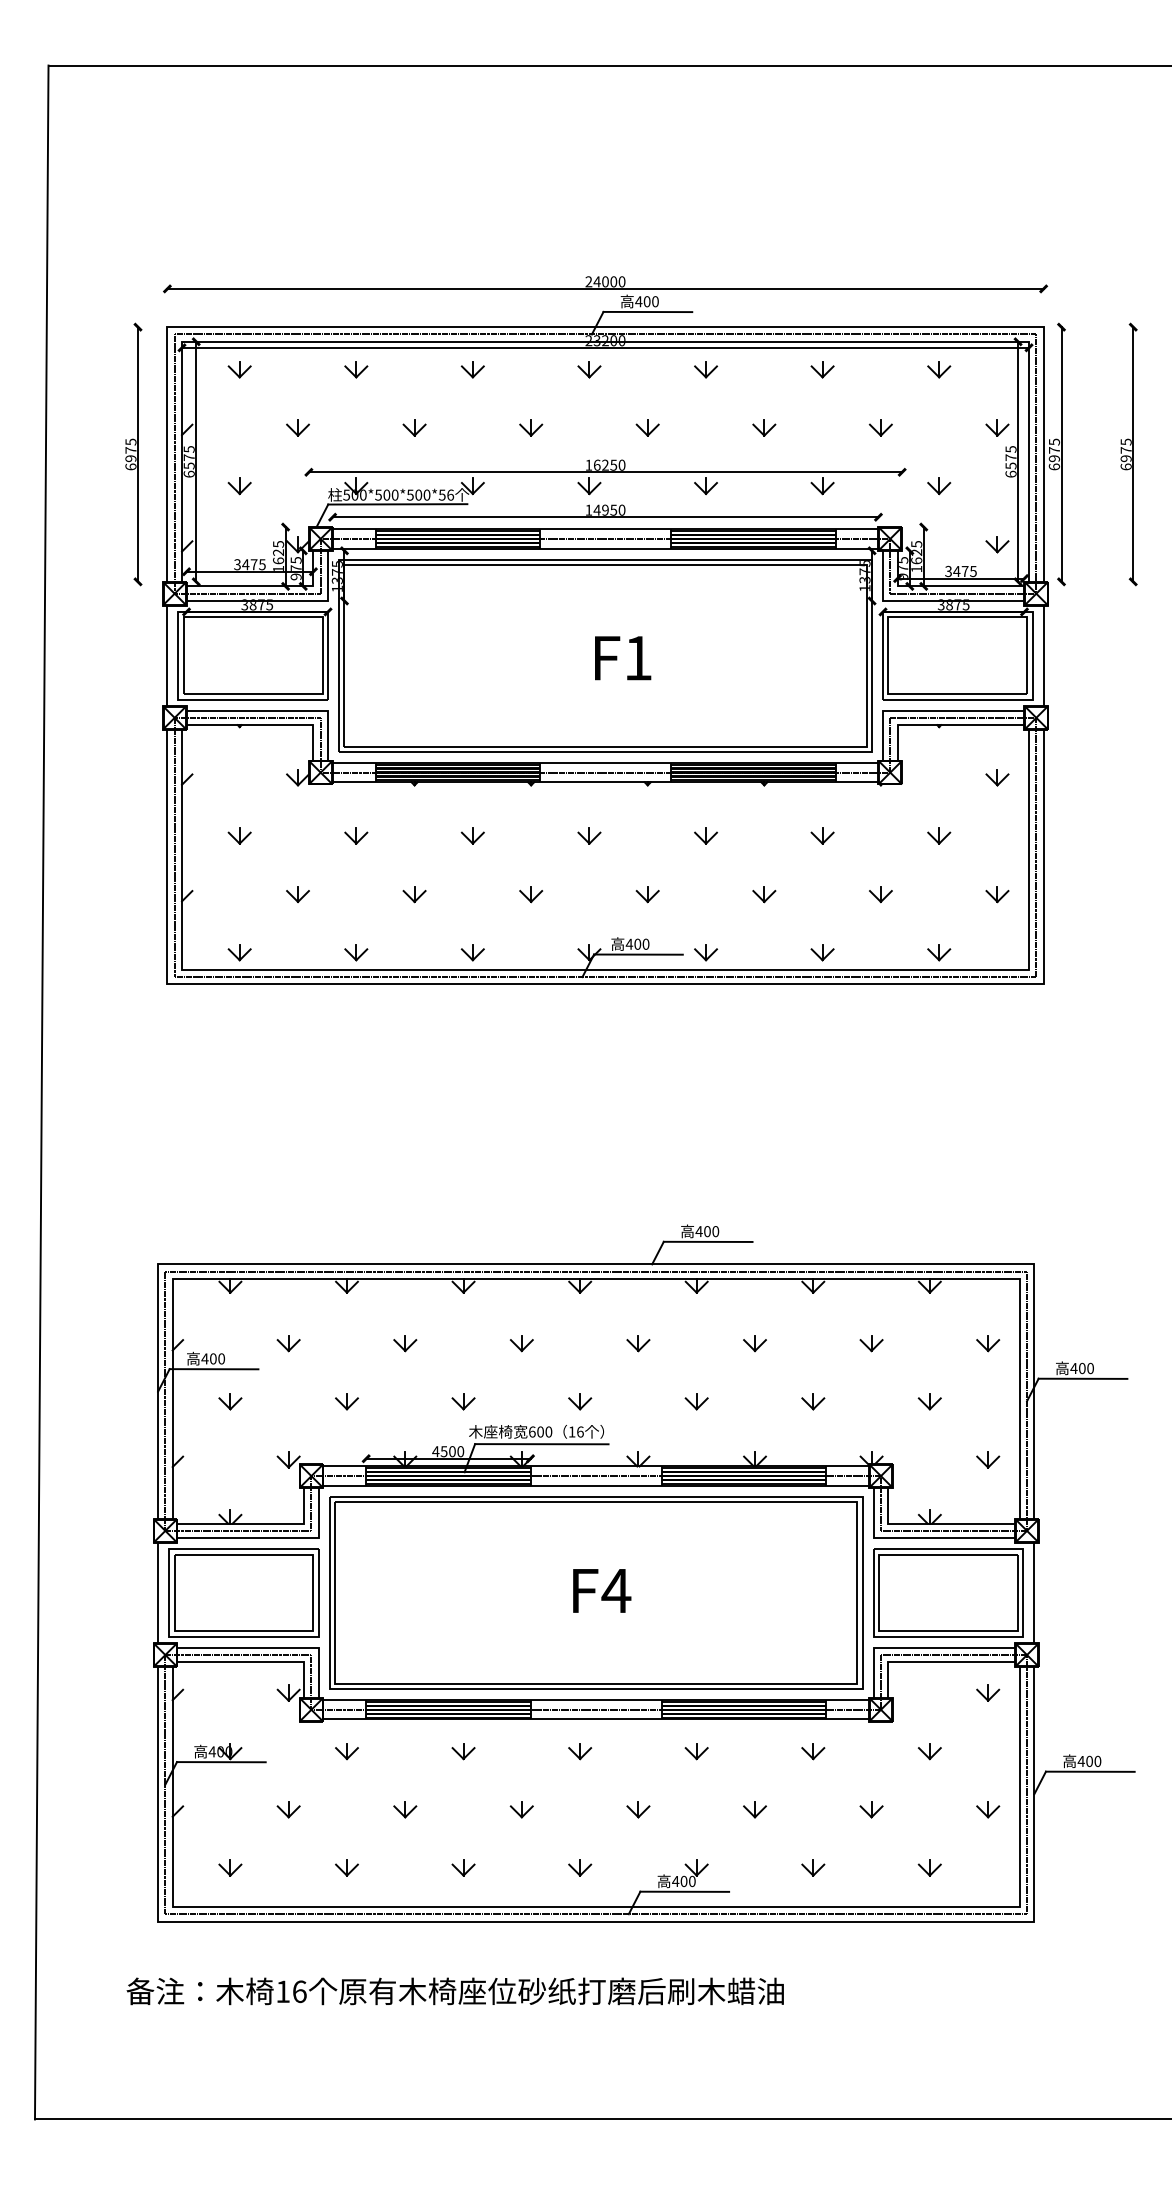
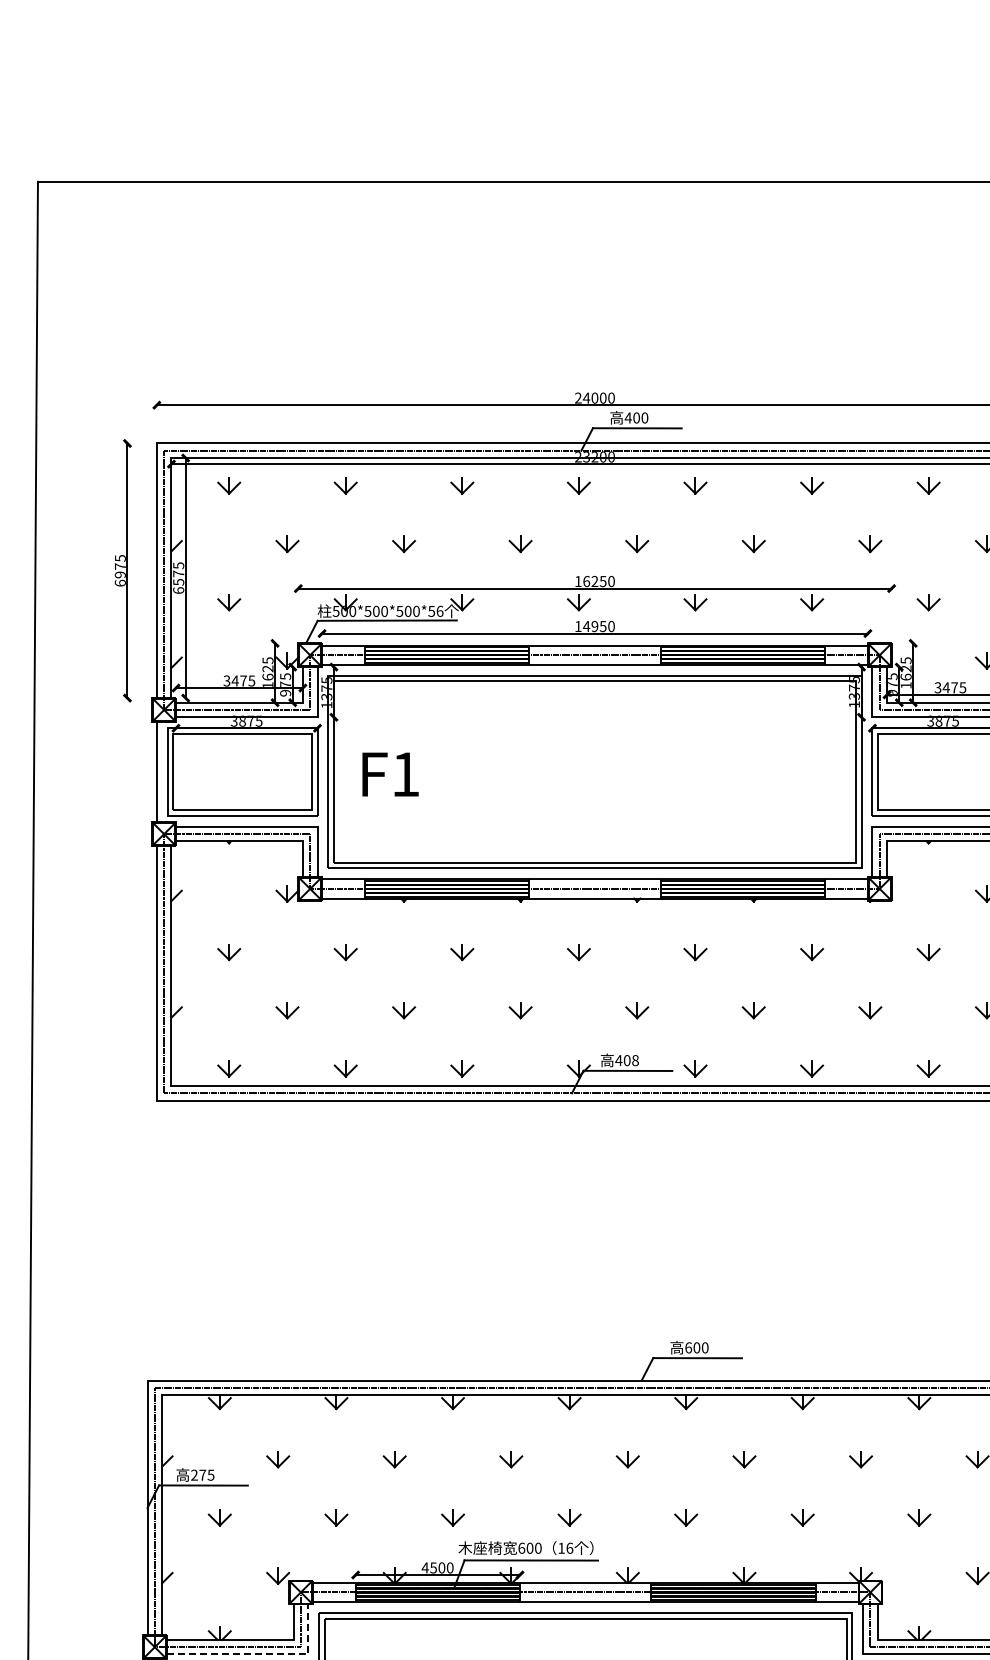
text: (623, 658) -> (390, 774), moved
text: (645, 944) -> (634, 1060), 400 -> 408
text: (698, 1231) -> (687, 1347), 400 -> 600
text: (212, 1358) -> (201, 1474), 400 -> 275
line: (273, 1538) -> (262, 1654), solid -> dashed

